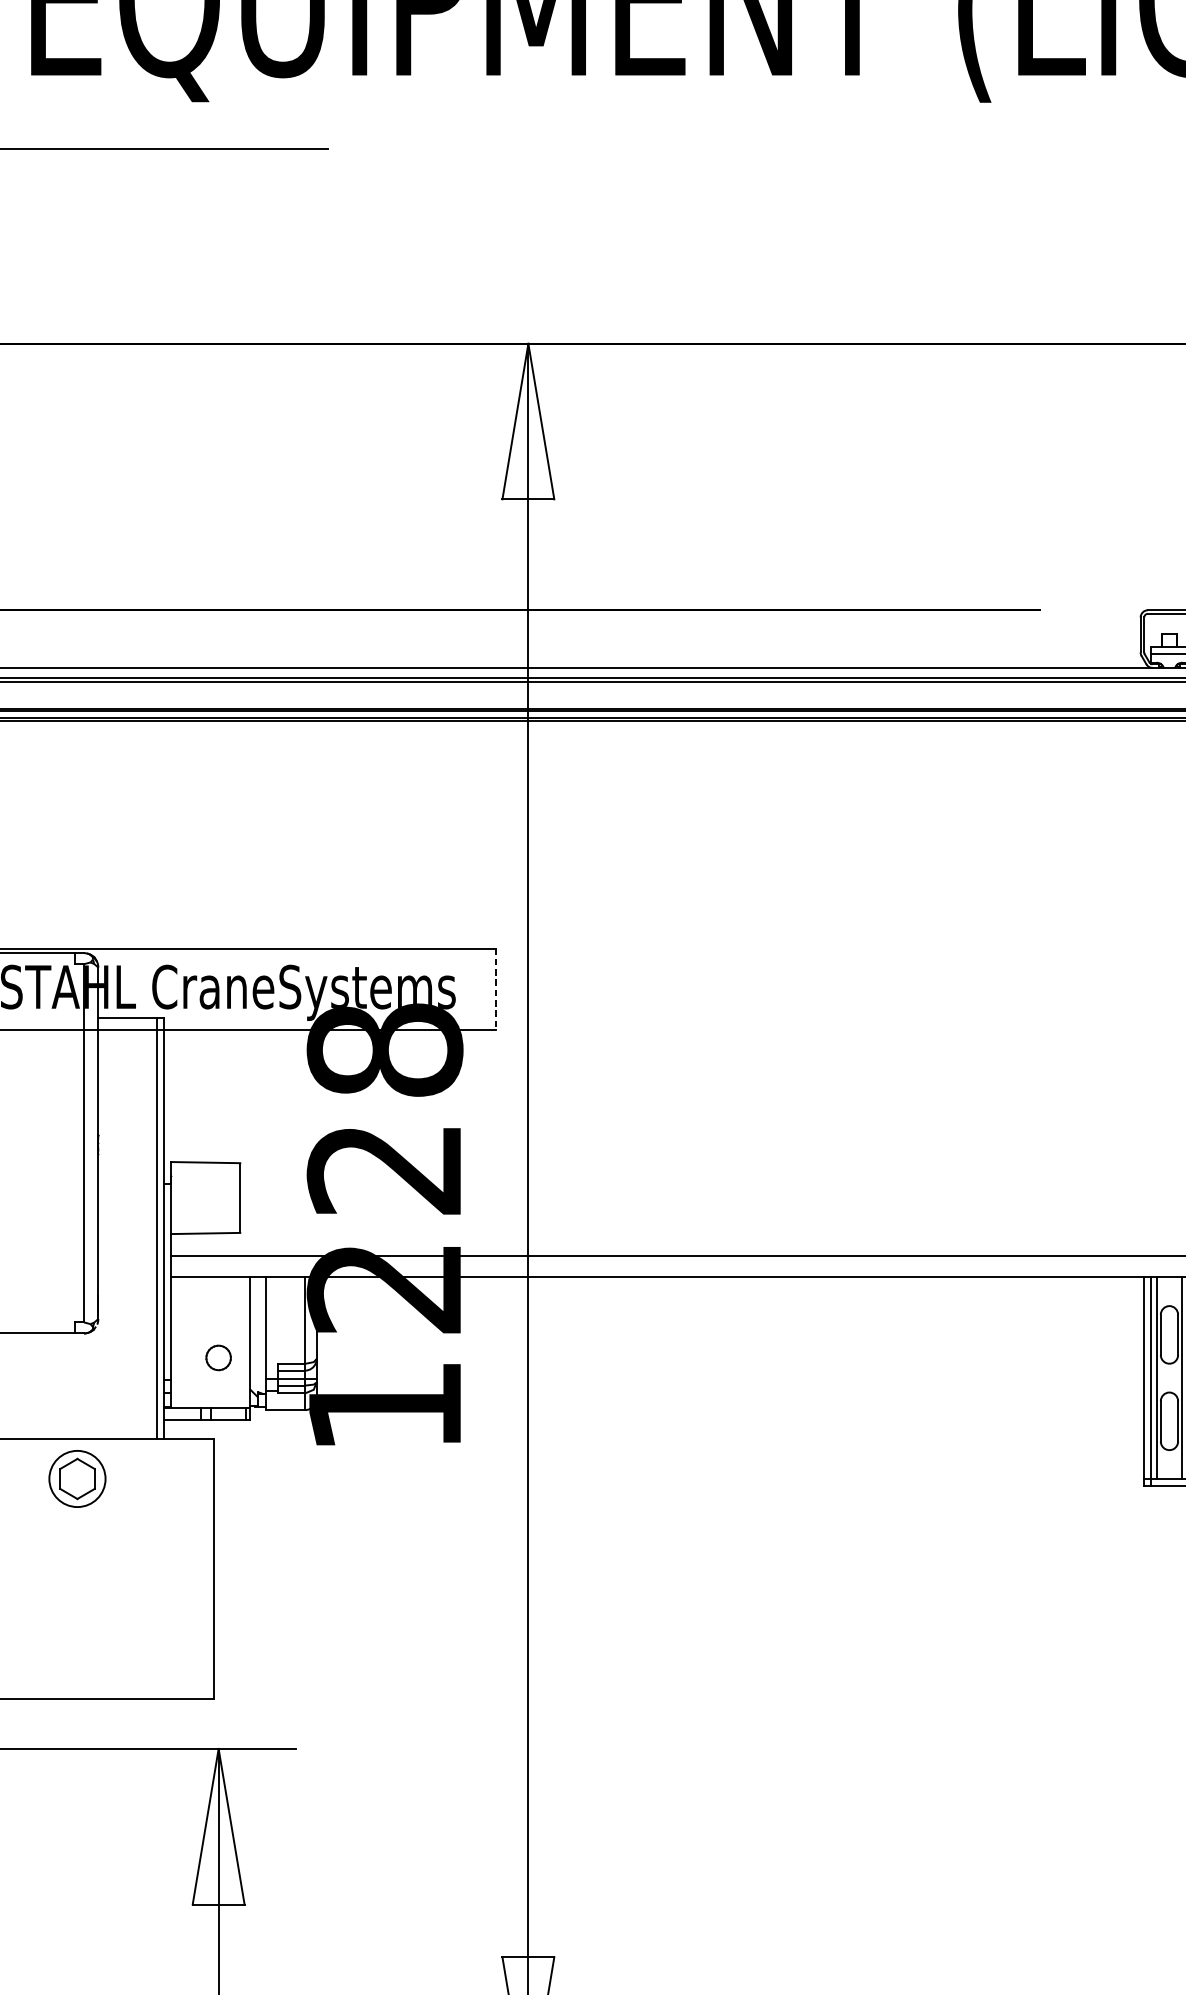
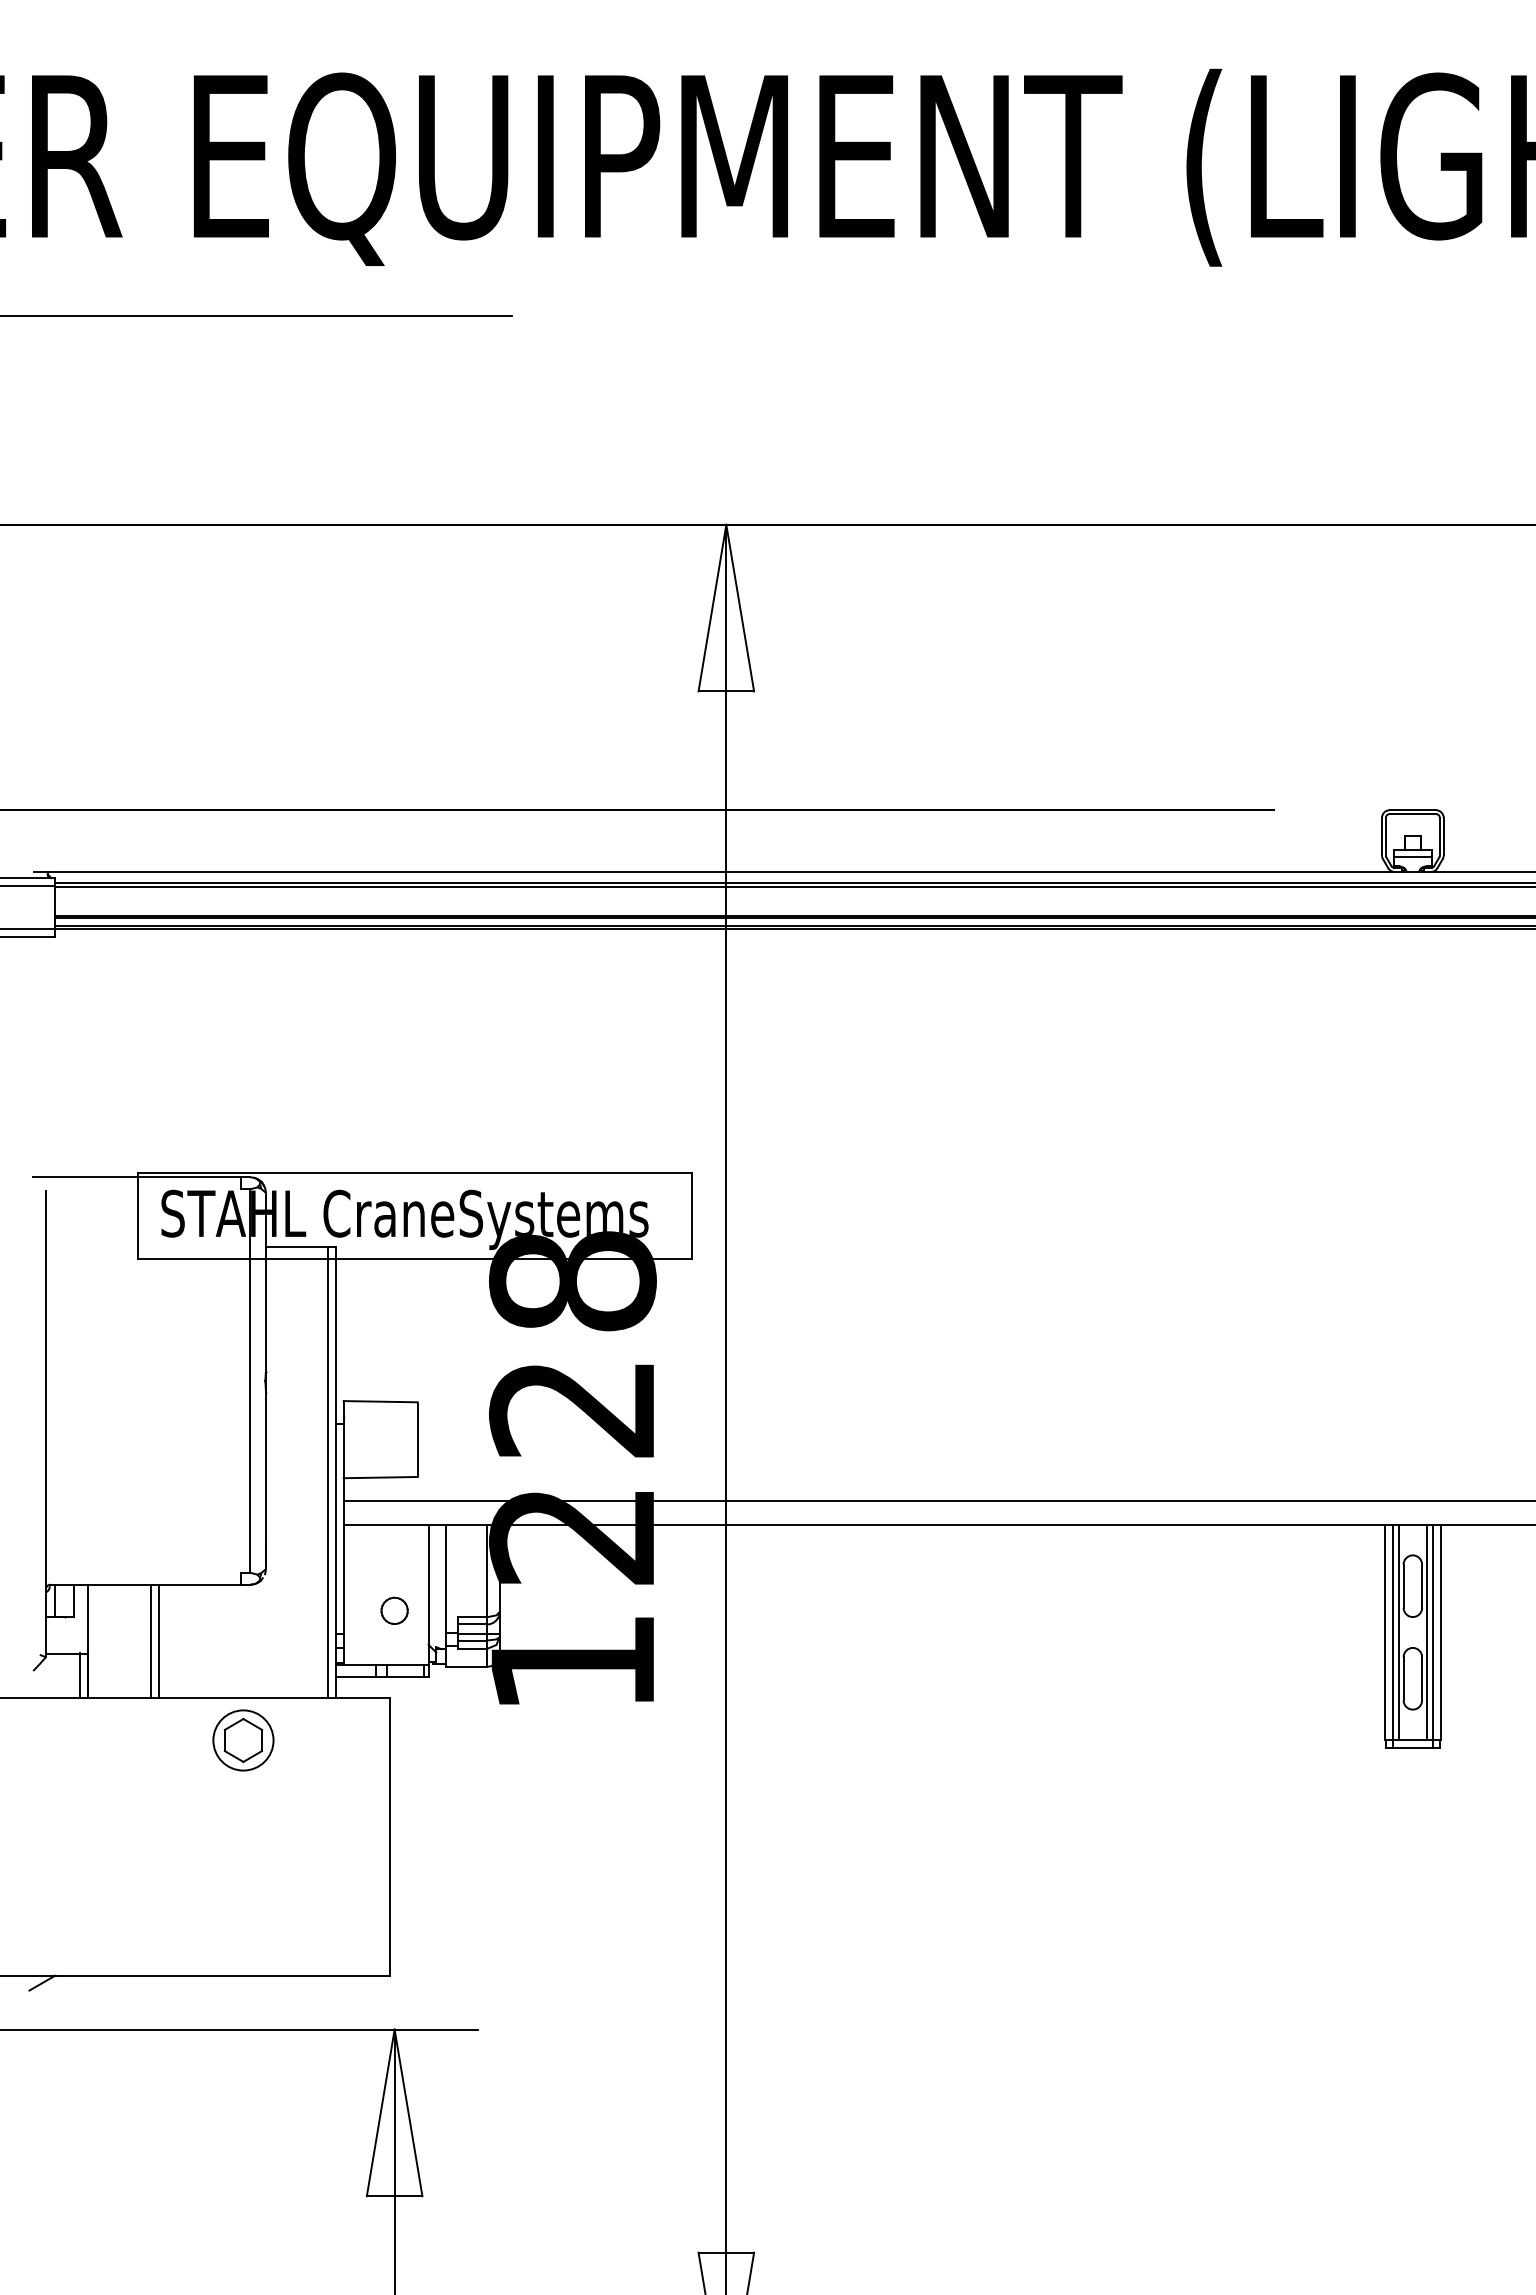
line: (495, 989) -> (691, 1216), dashed -> solid

